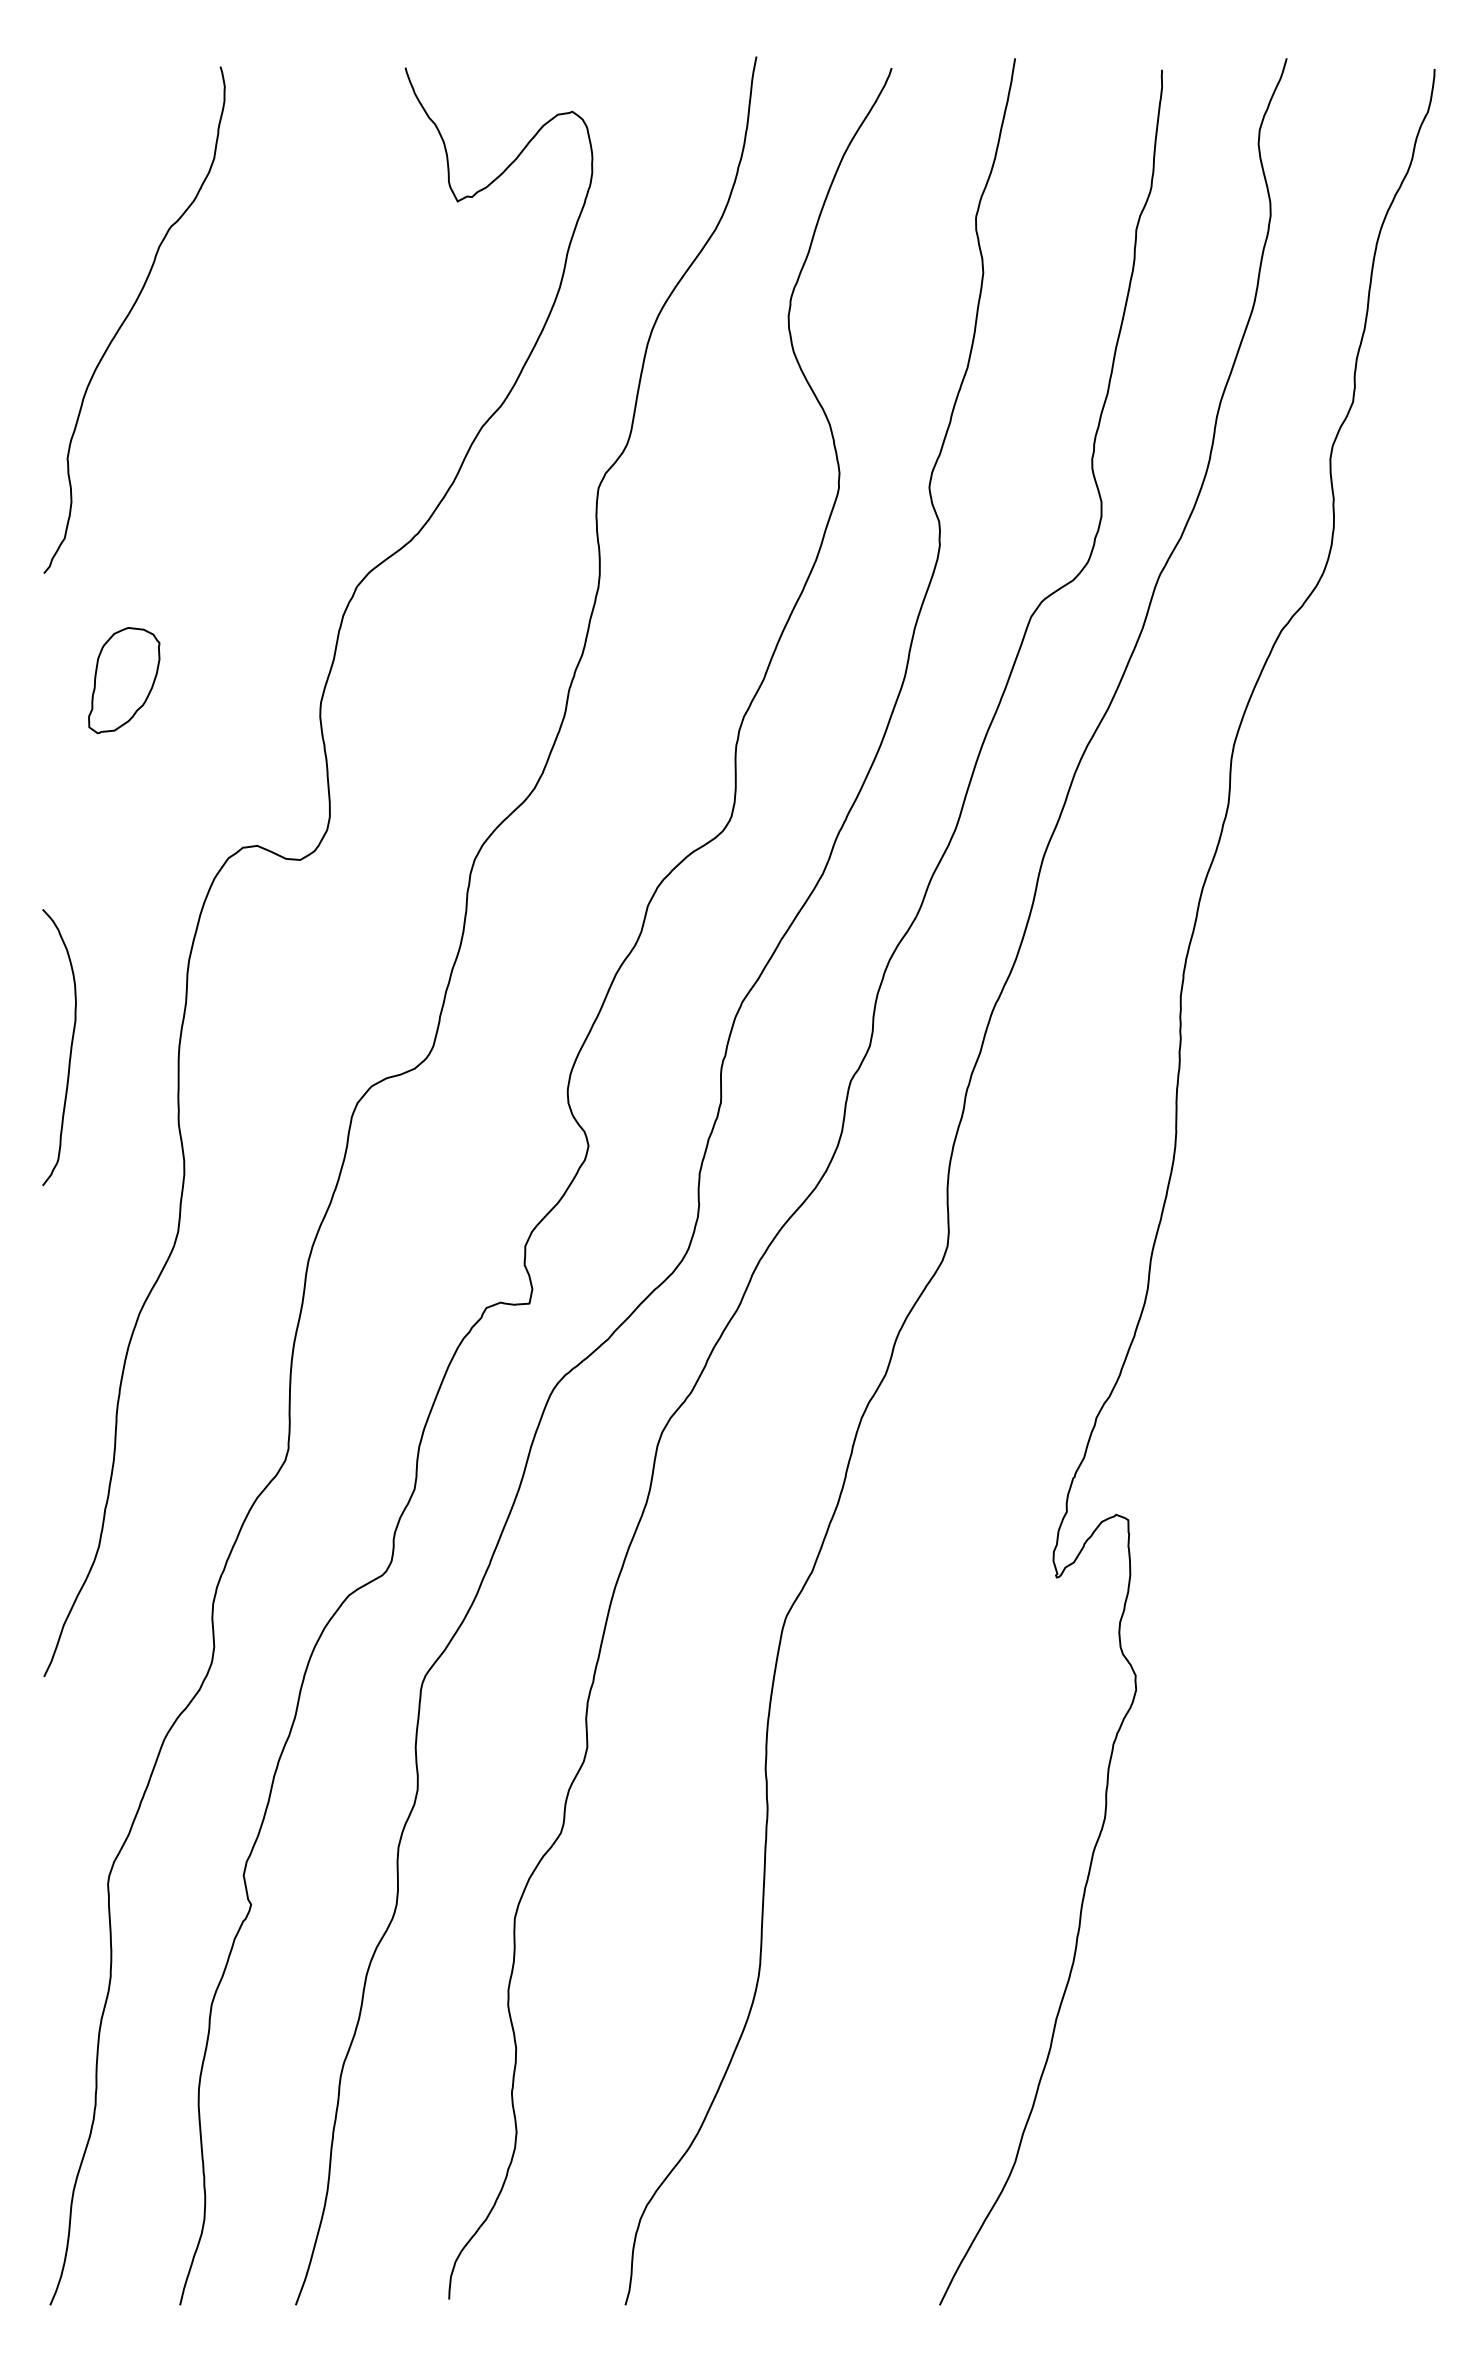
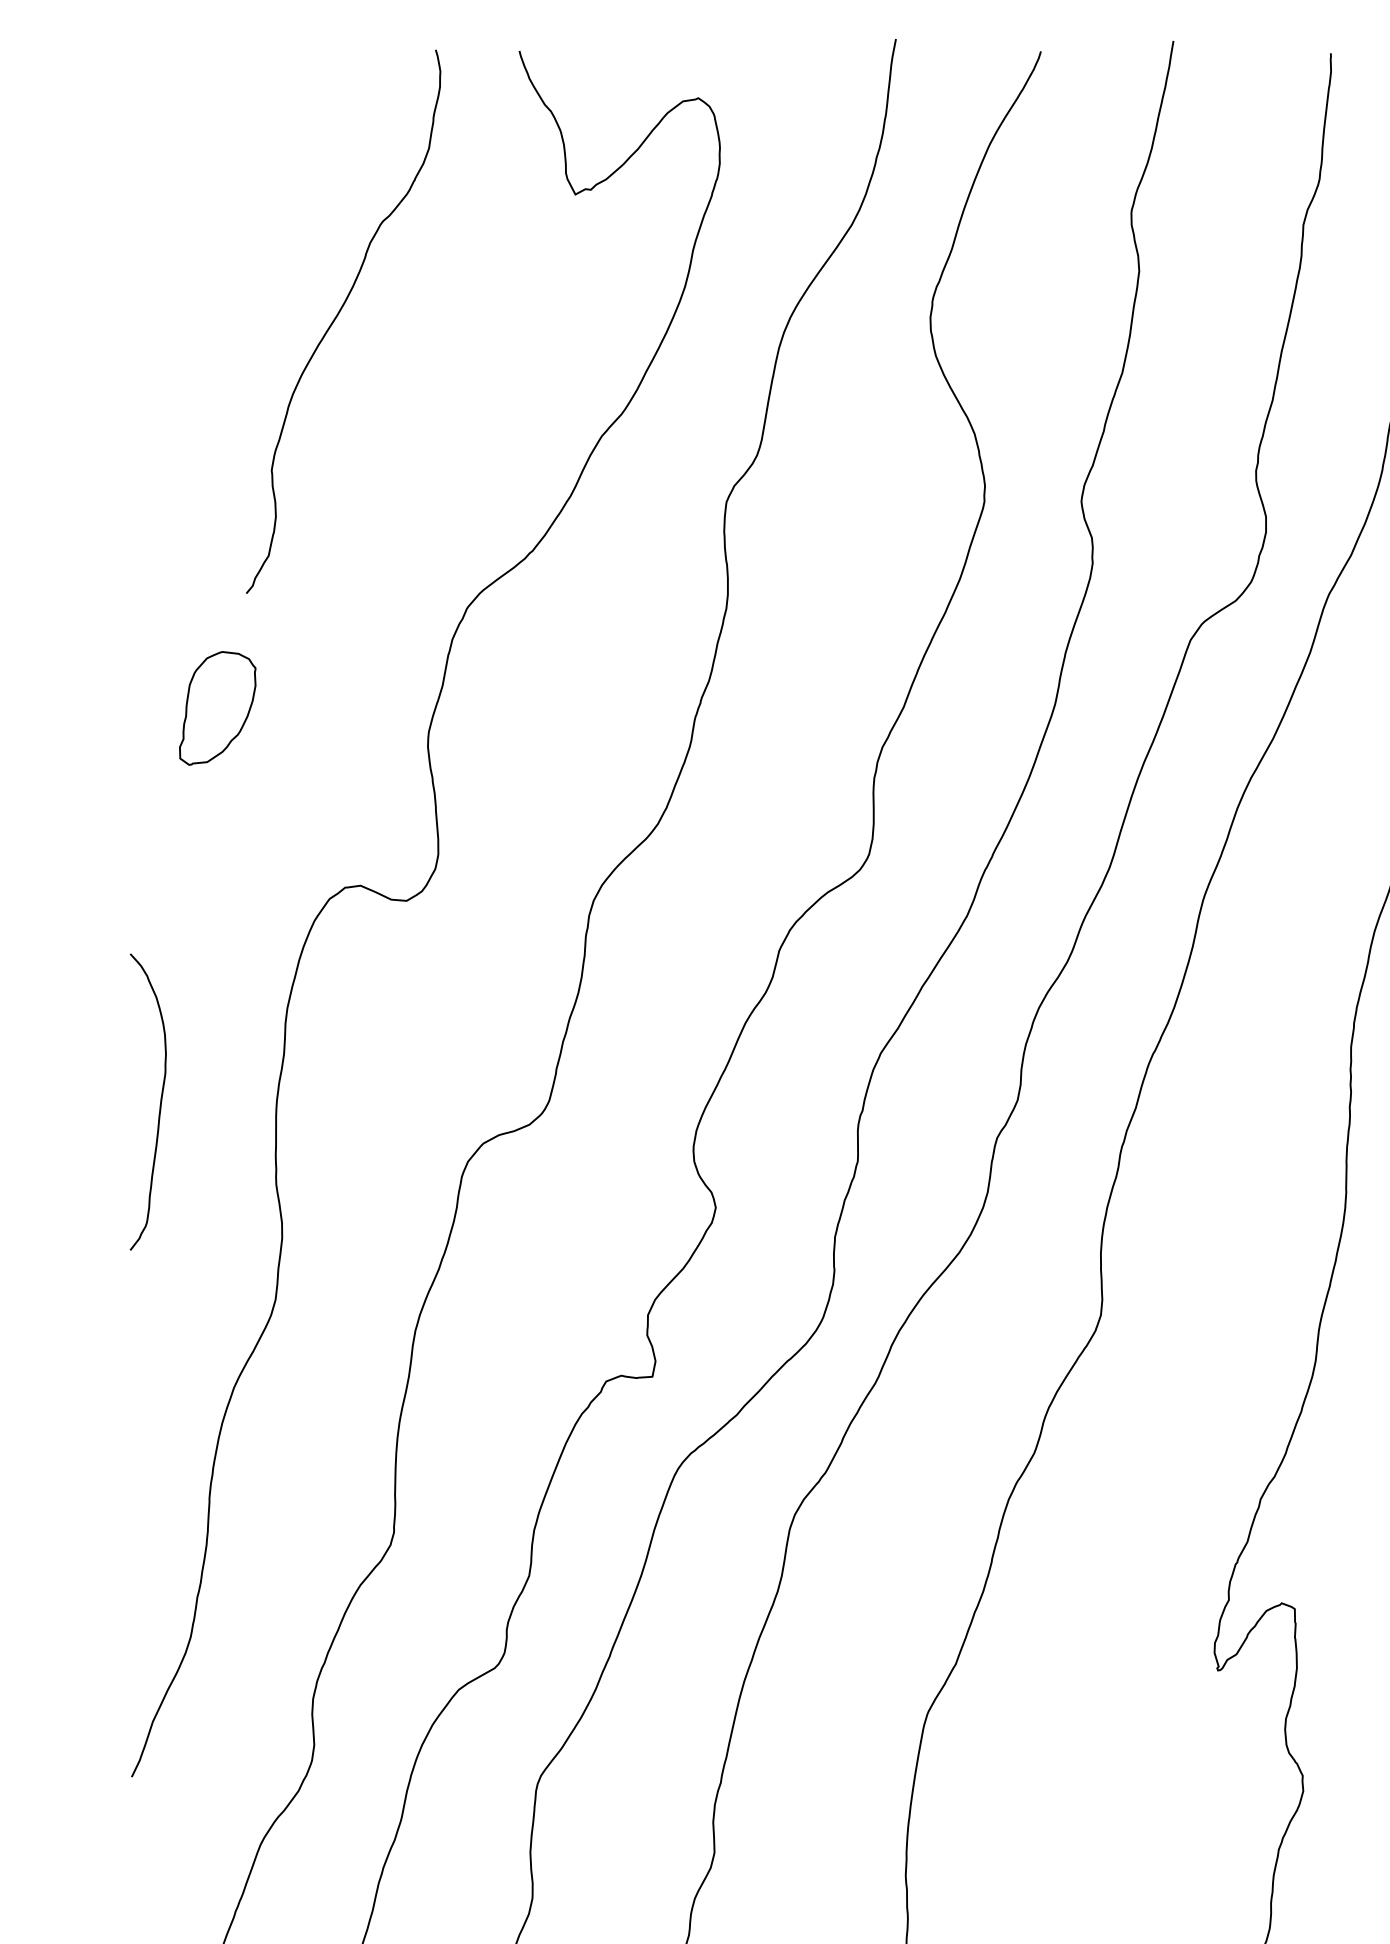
curve: (128, 316) -> (337, 317), moved

